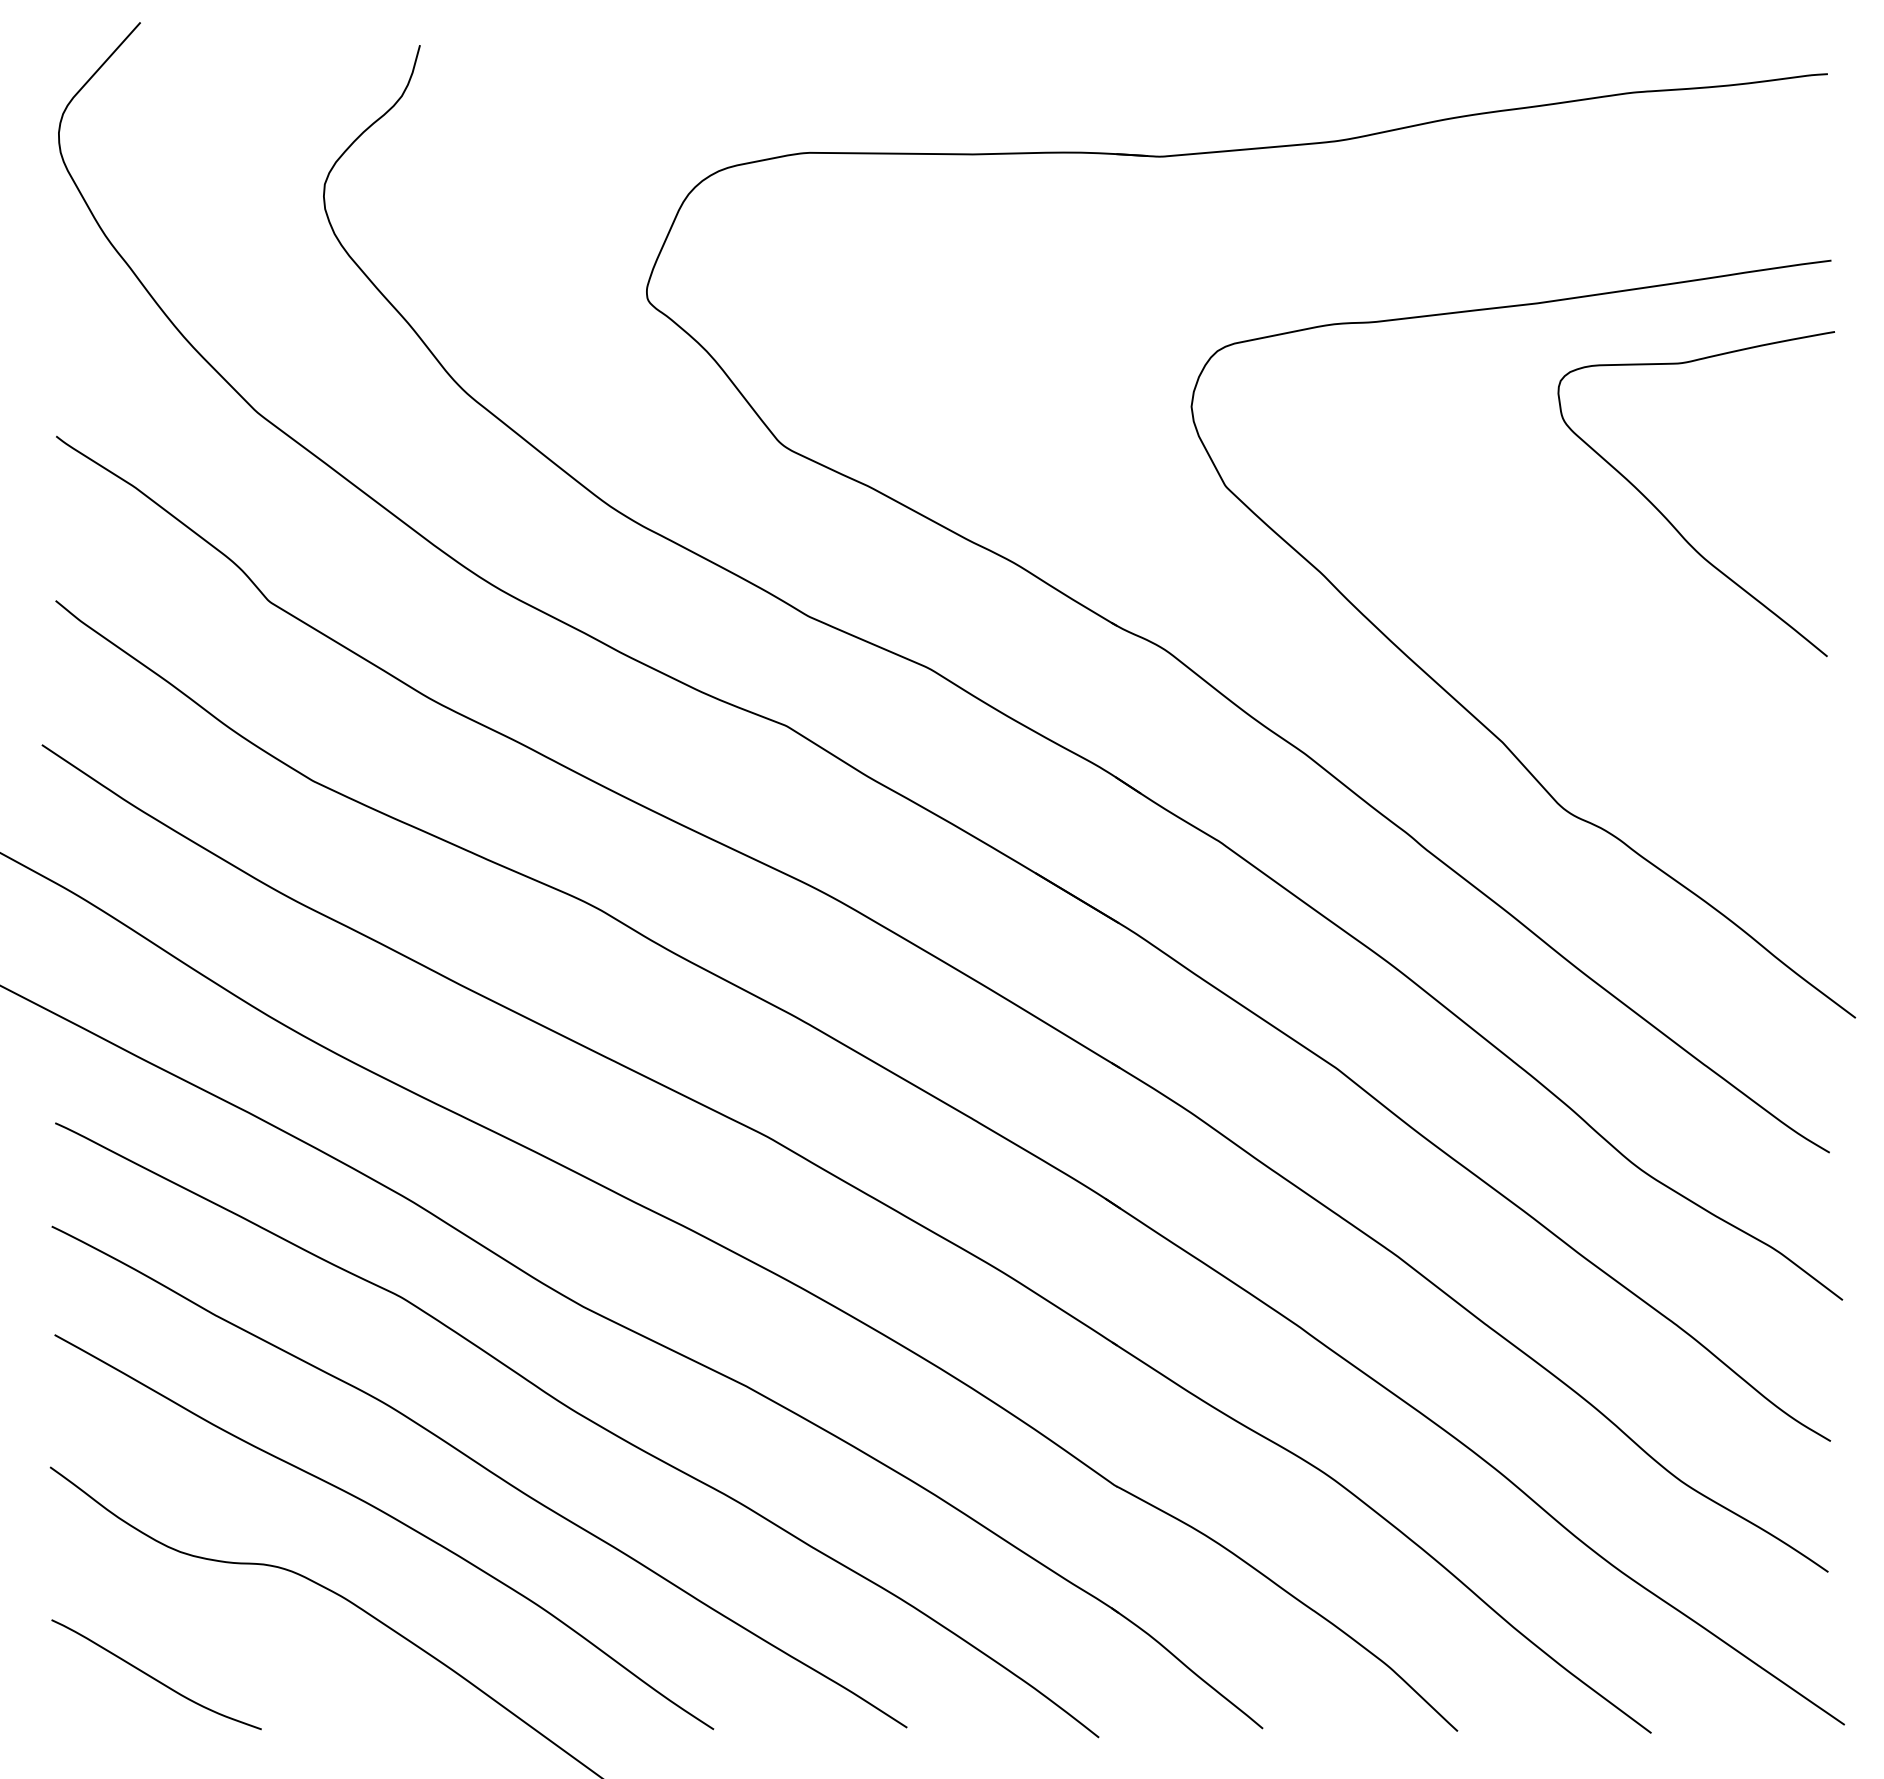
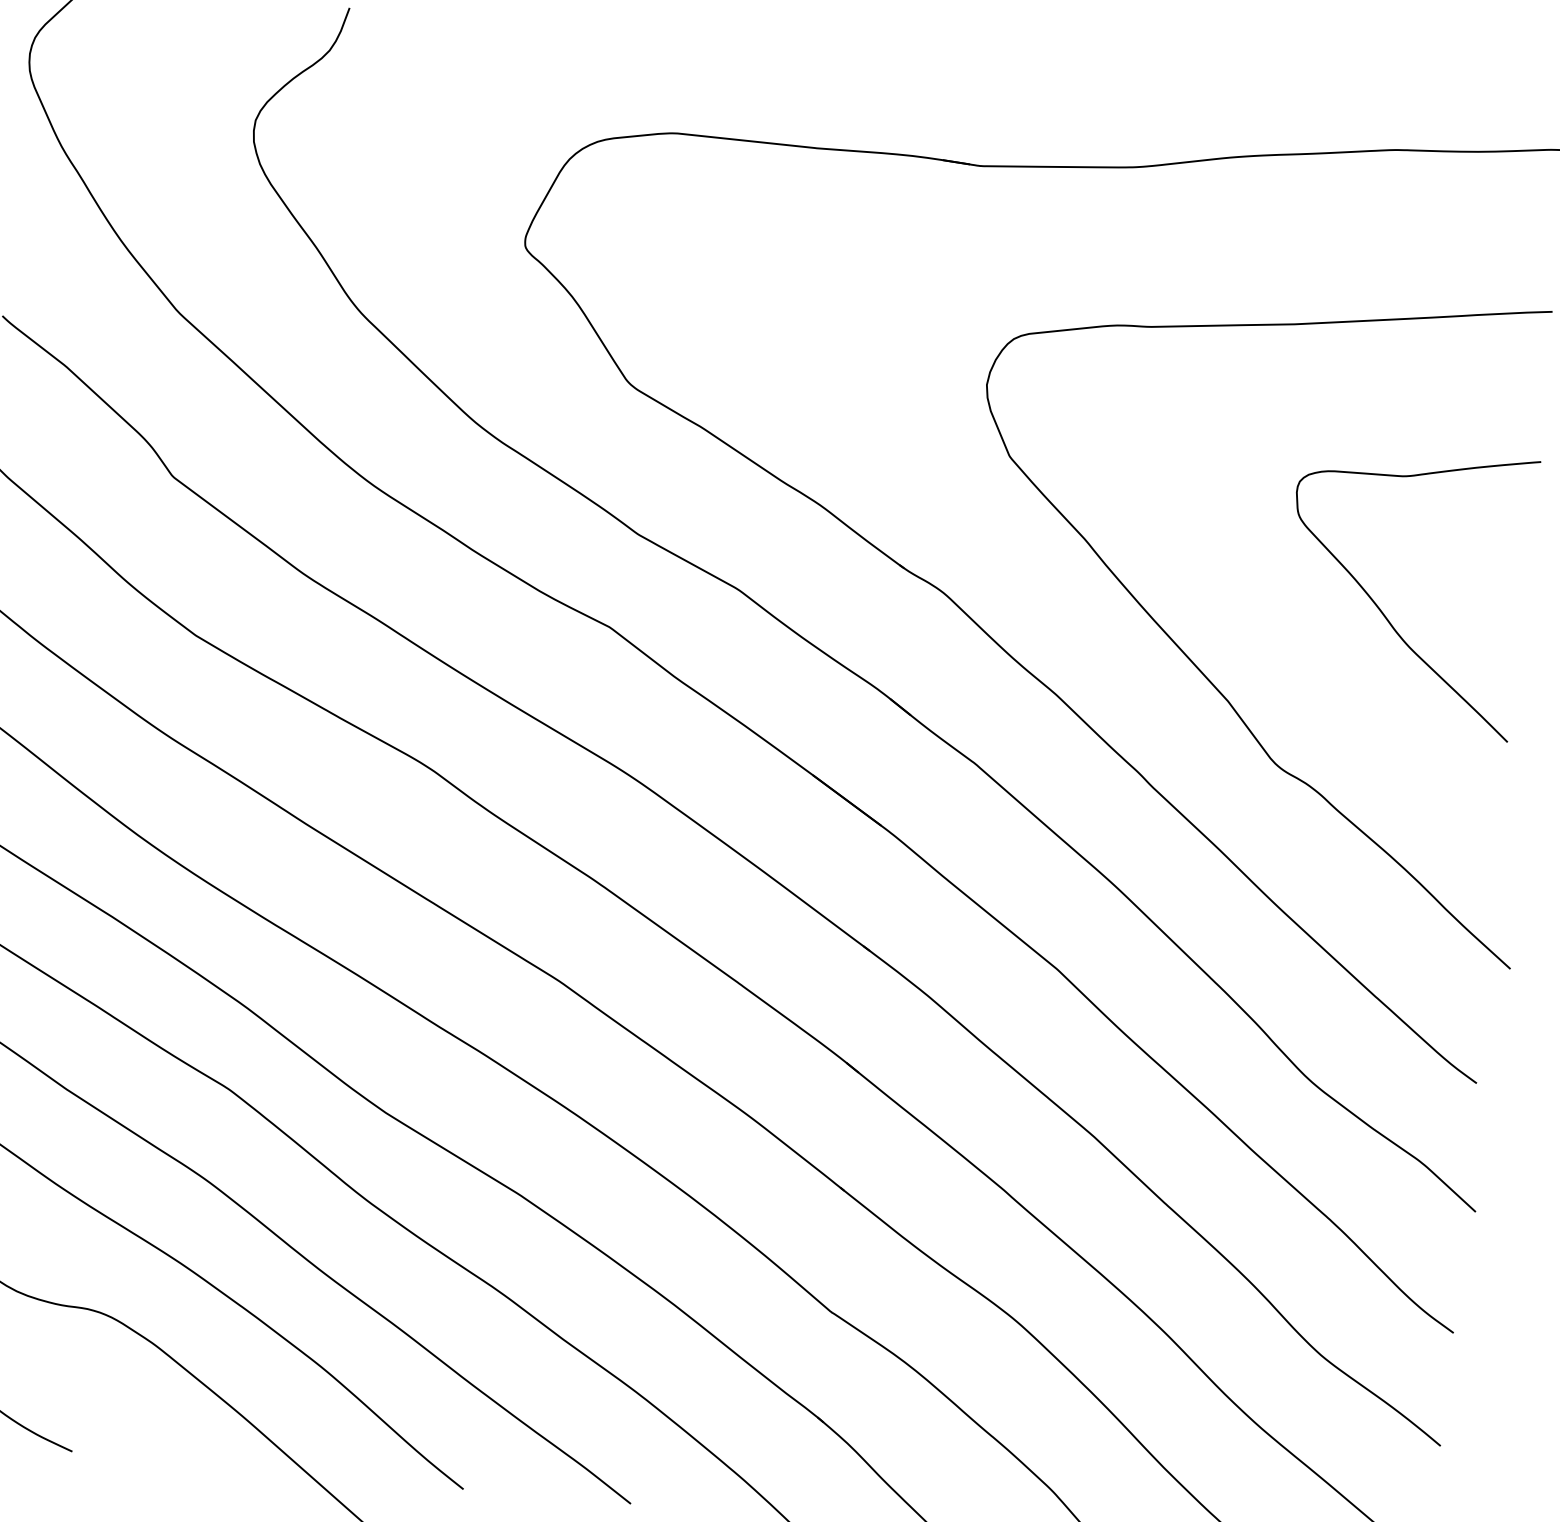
curve: (1669, 520) -> (1382, 611), moved

